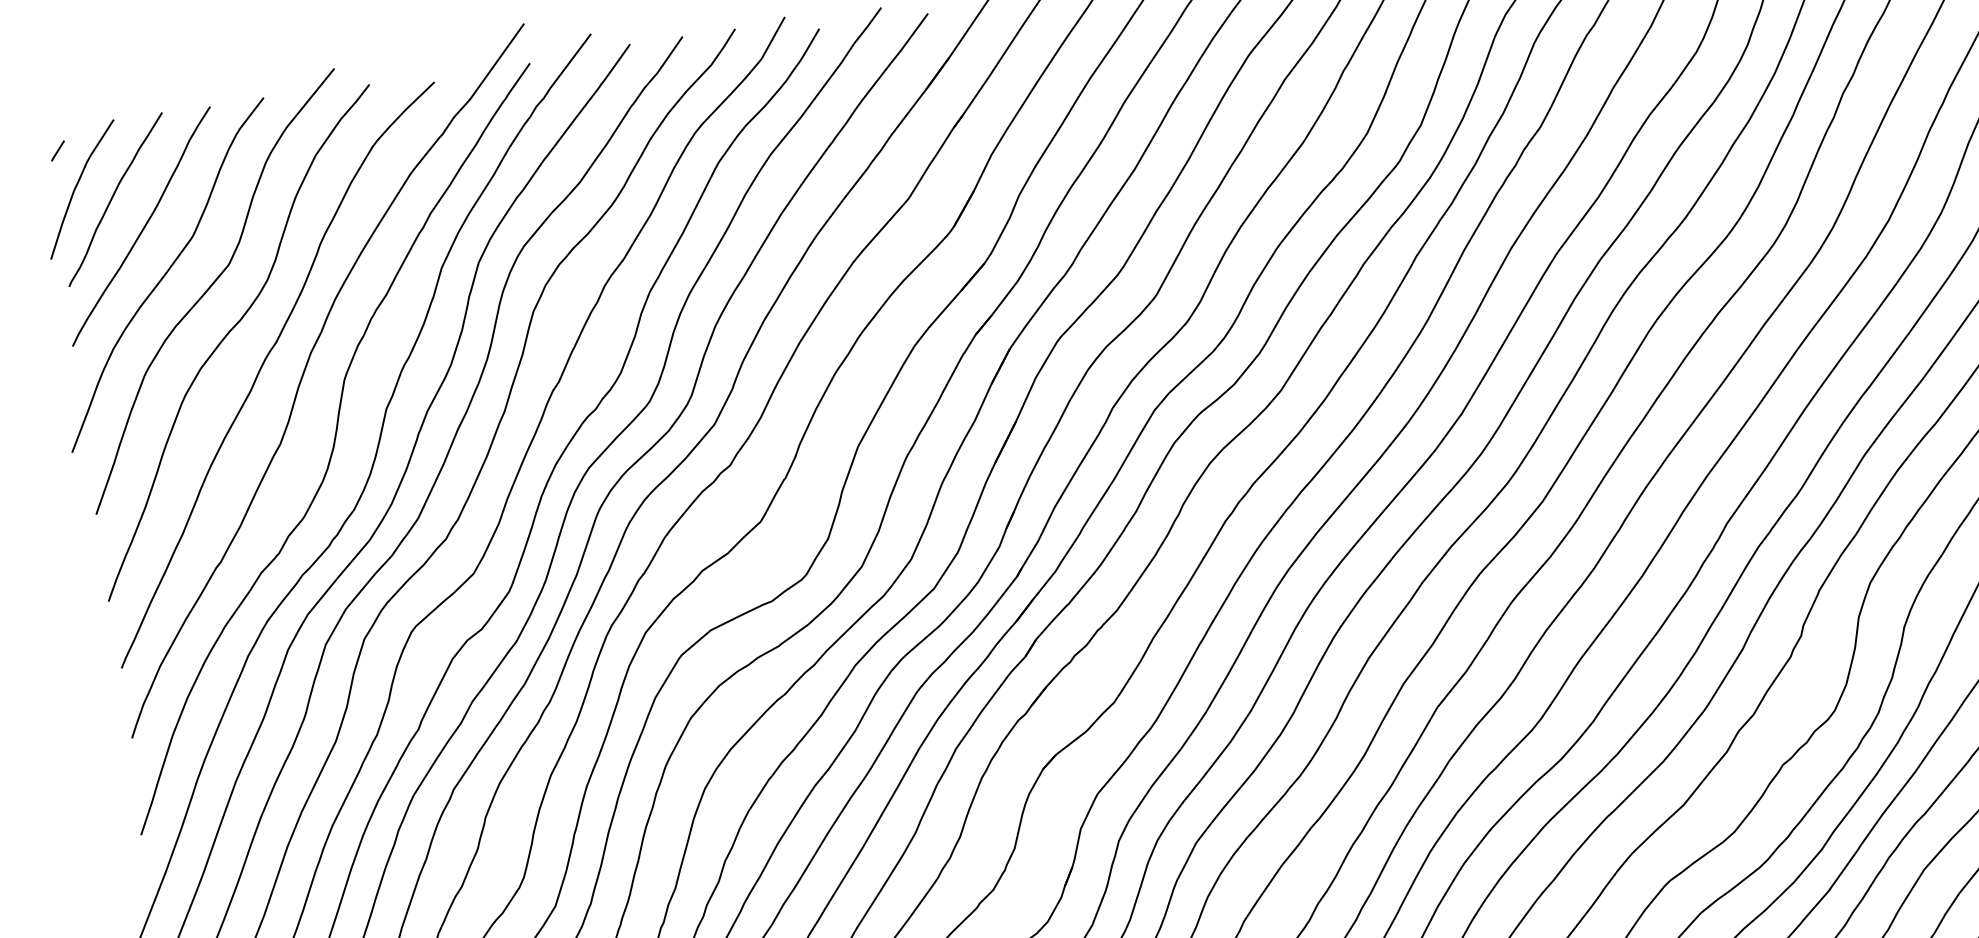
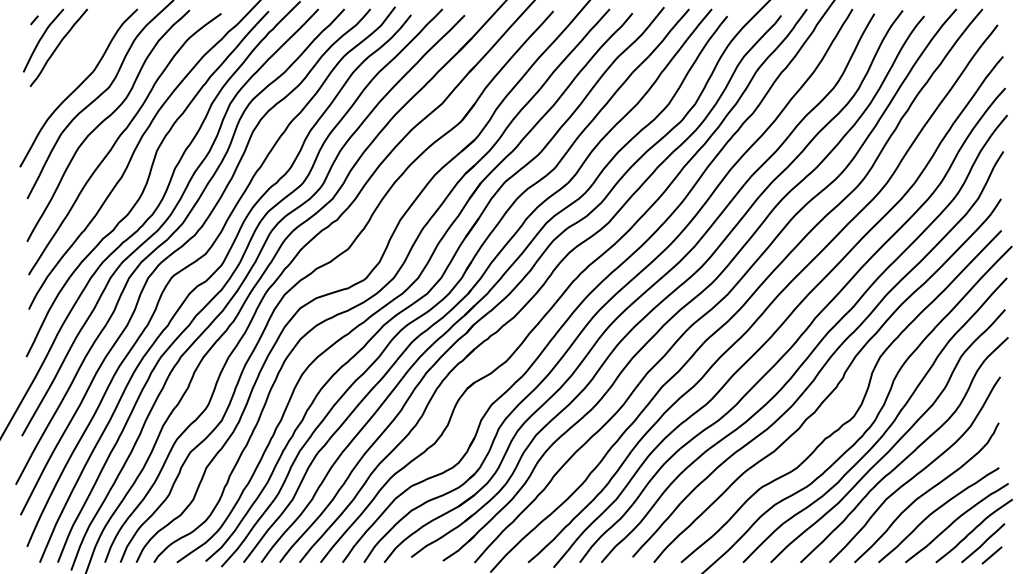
curve: (143, 225) -> (70, 62), removed

